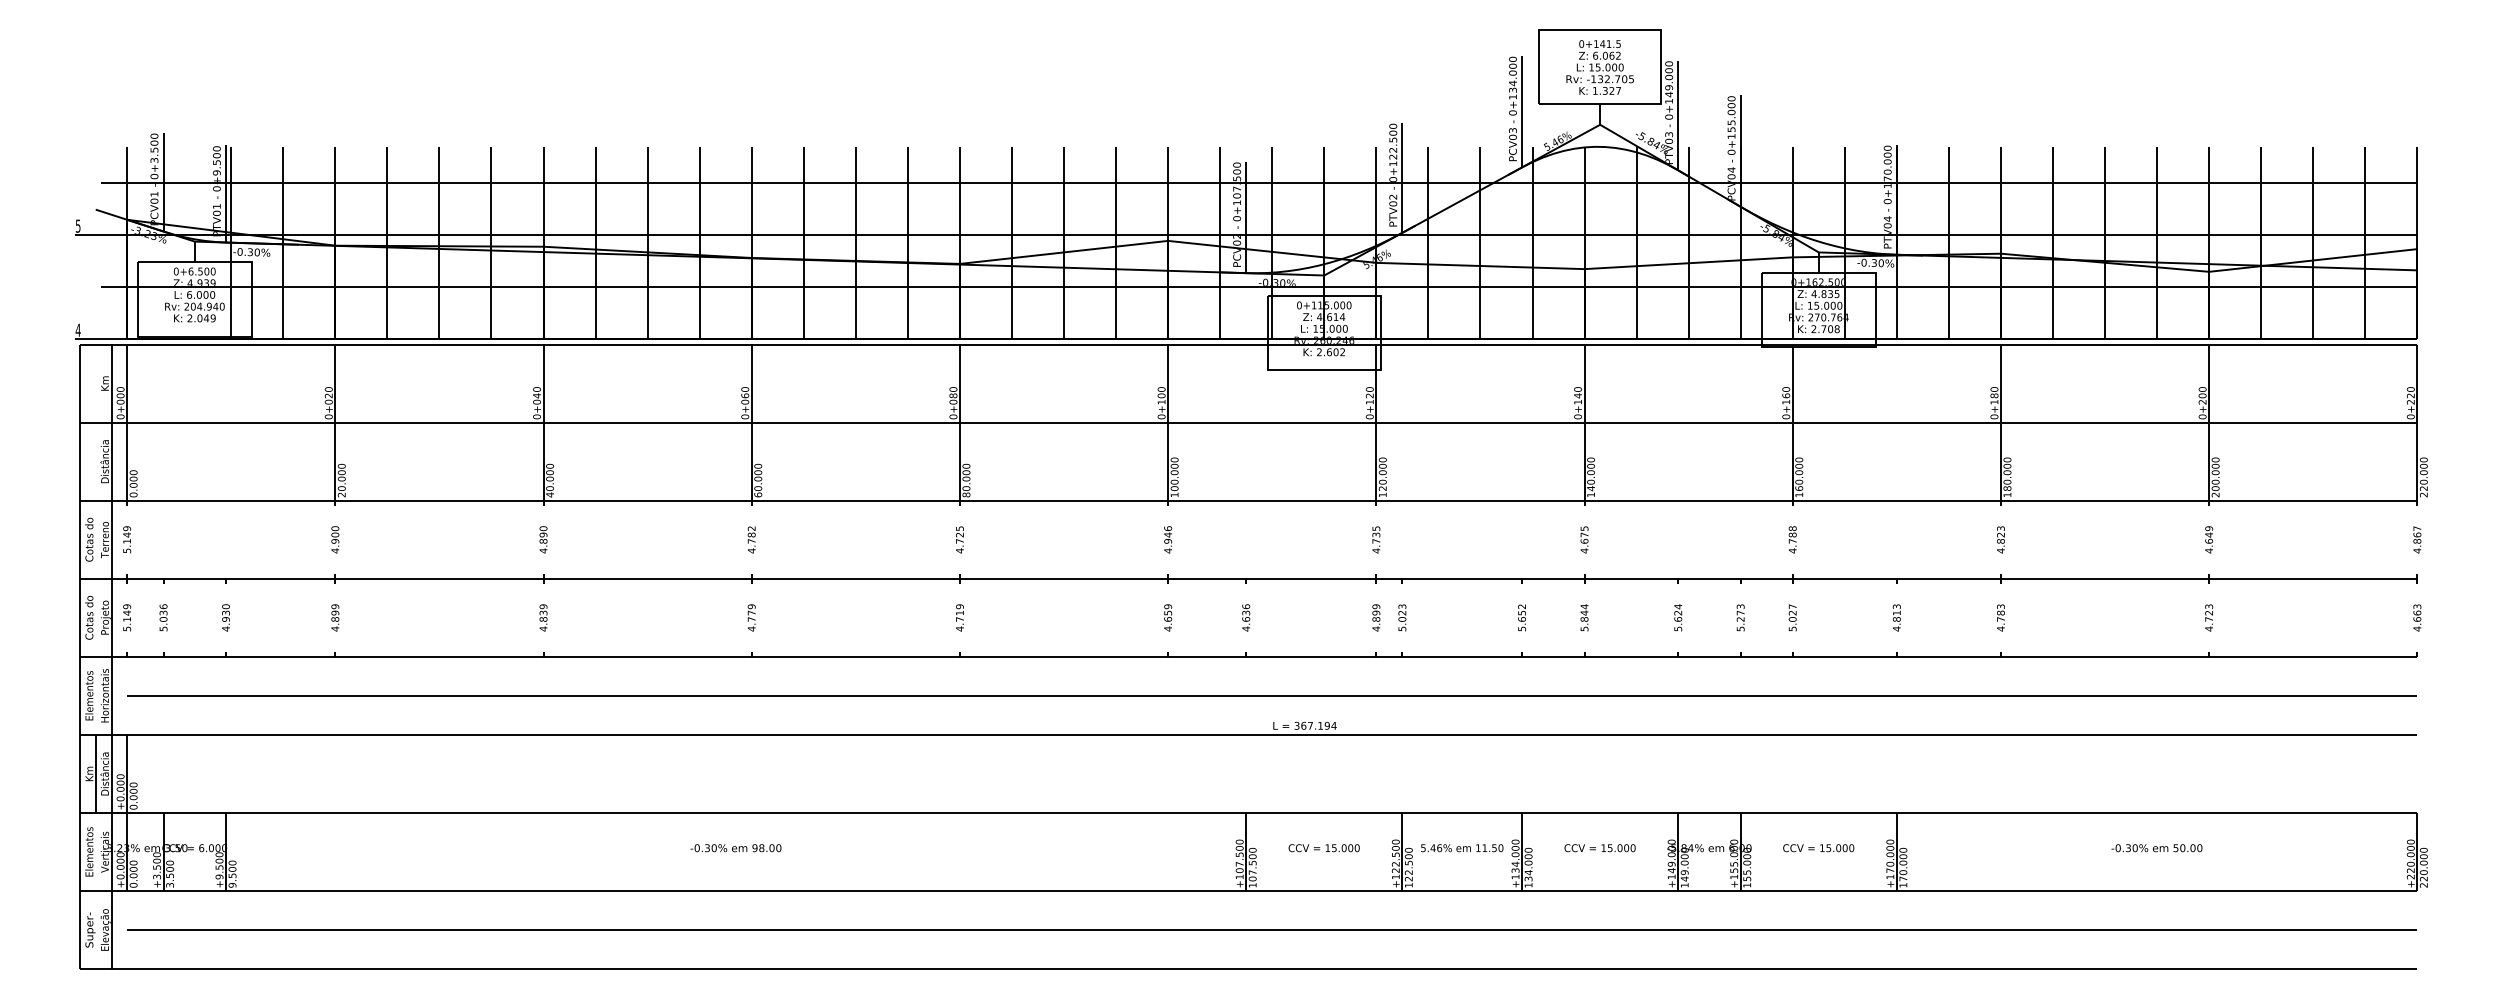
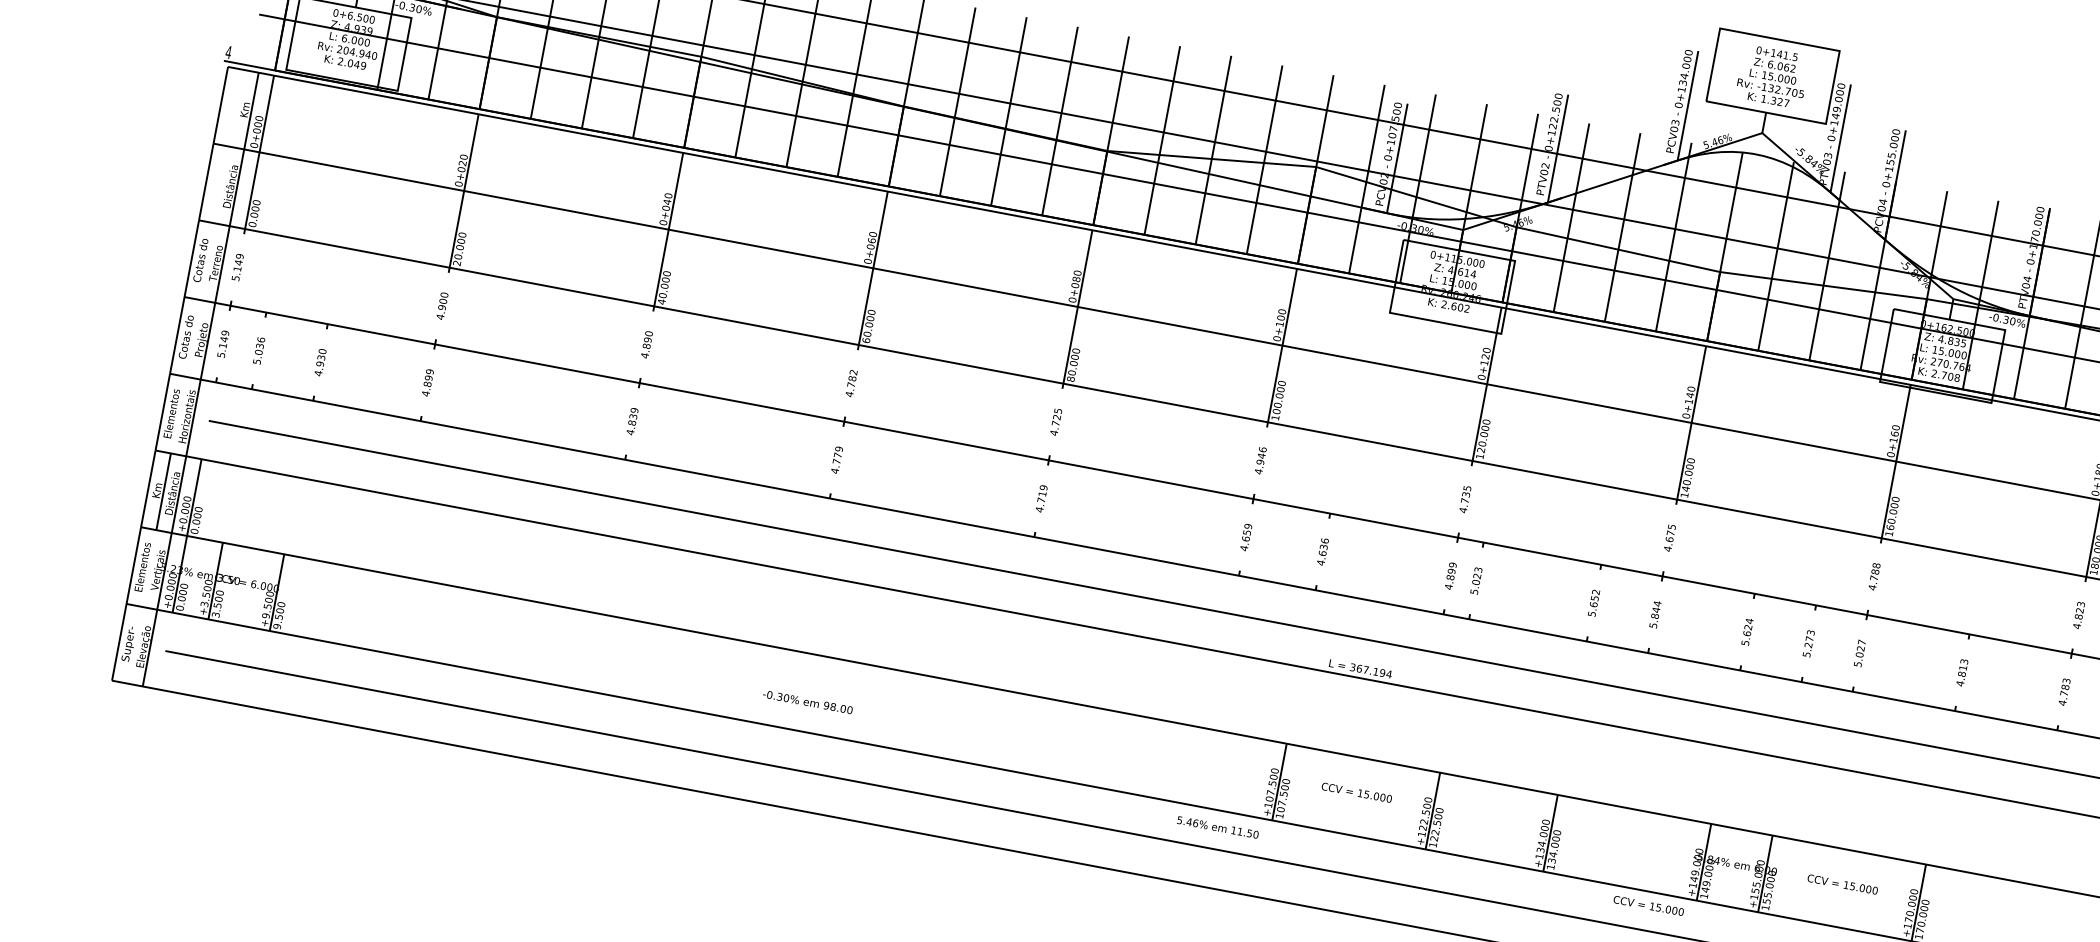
text: (735, 848) -> (807, 702), moved
text: (1462, 848) -> (1218, 827), moved
text: (1599, 848) -> (1648, 906), moved

